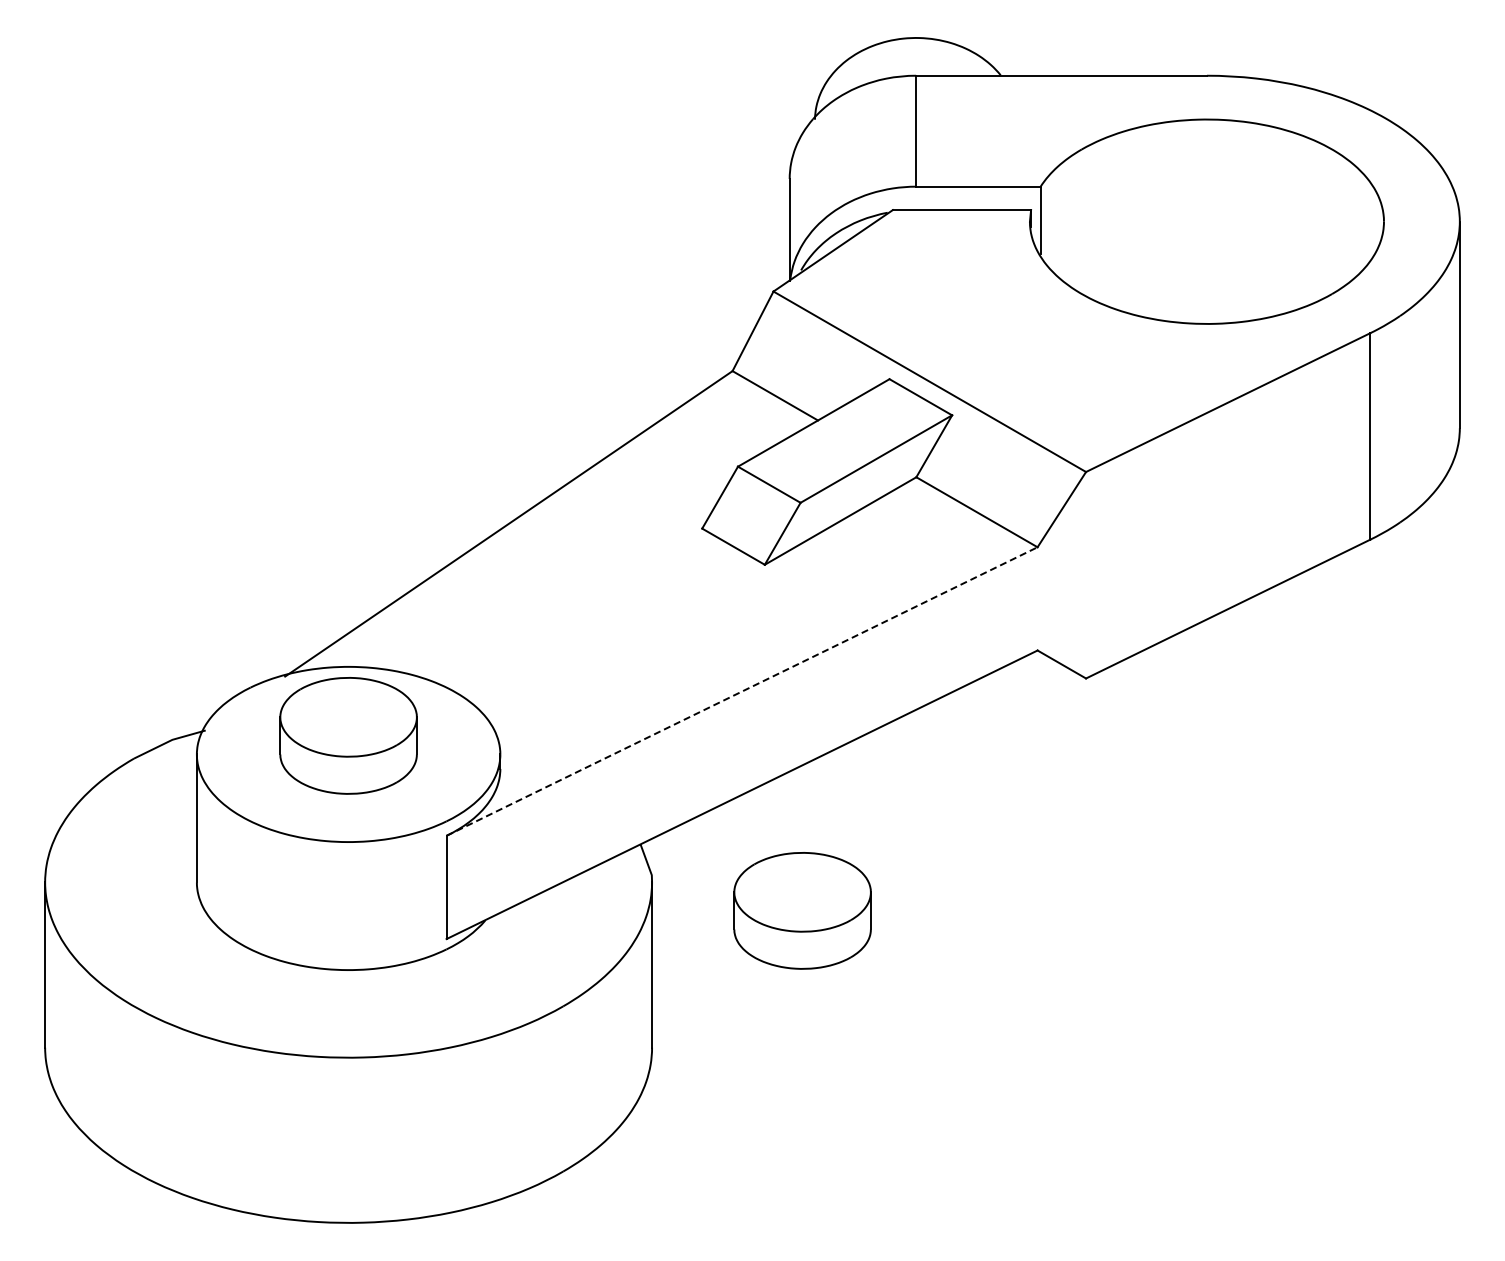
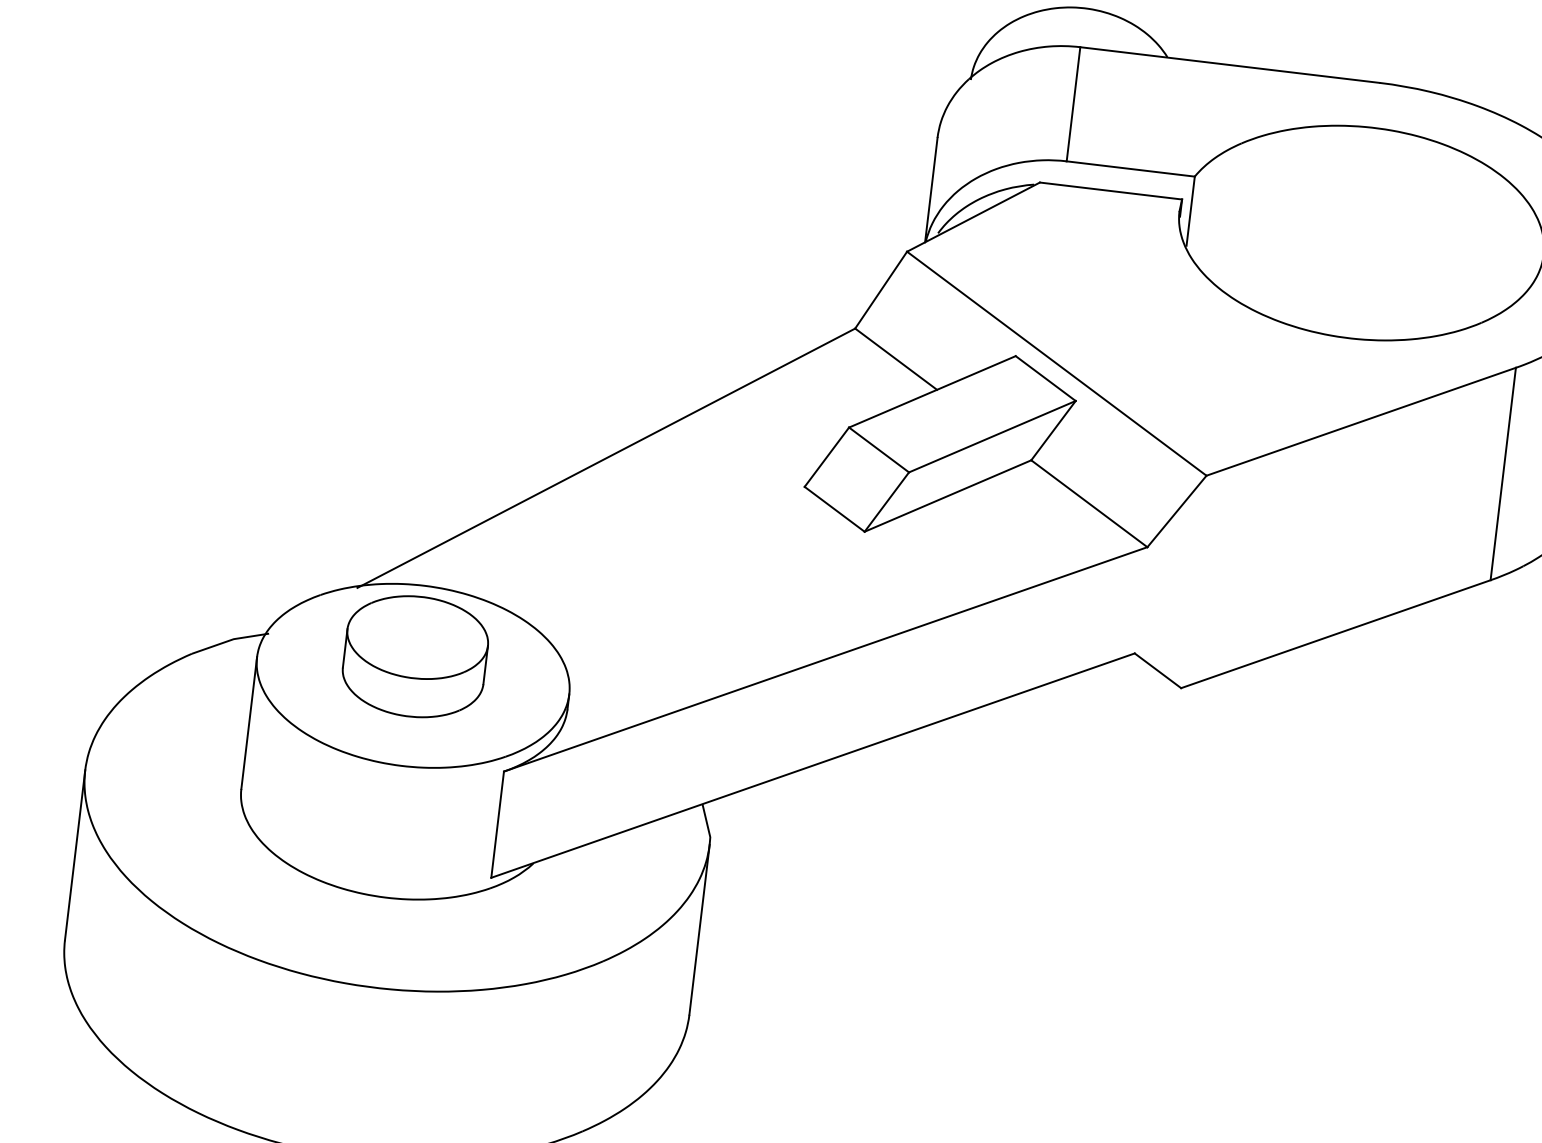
line: (742, 691) -> (826, 659), dashed -> solid
part: (802, 910) -> (860, 892), removed

